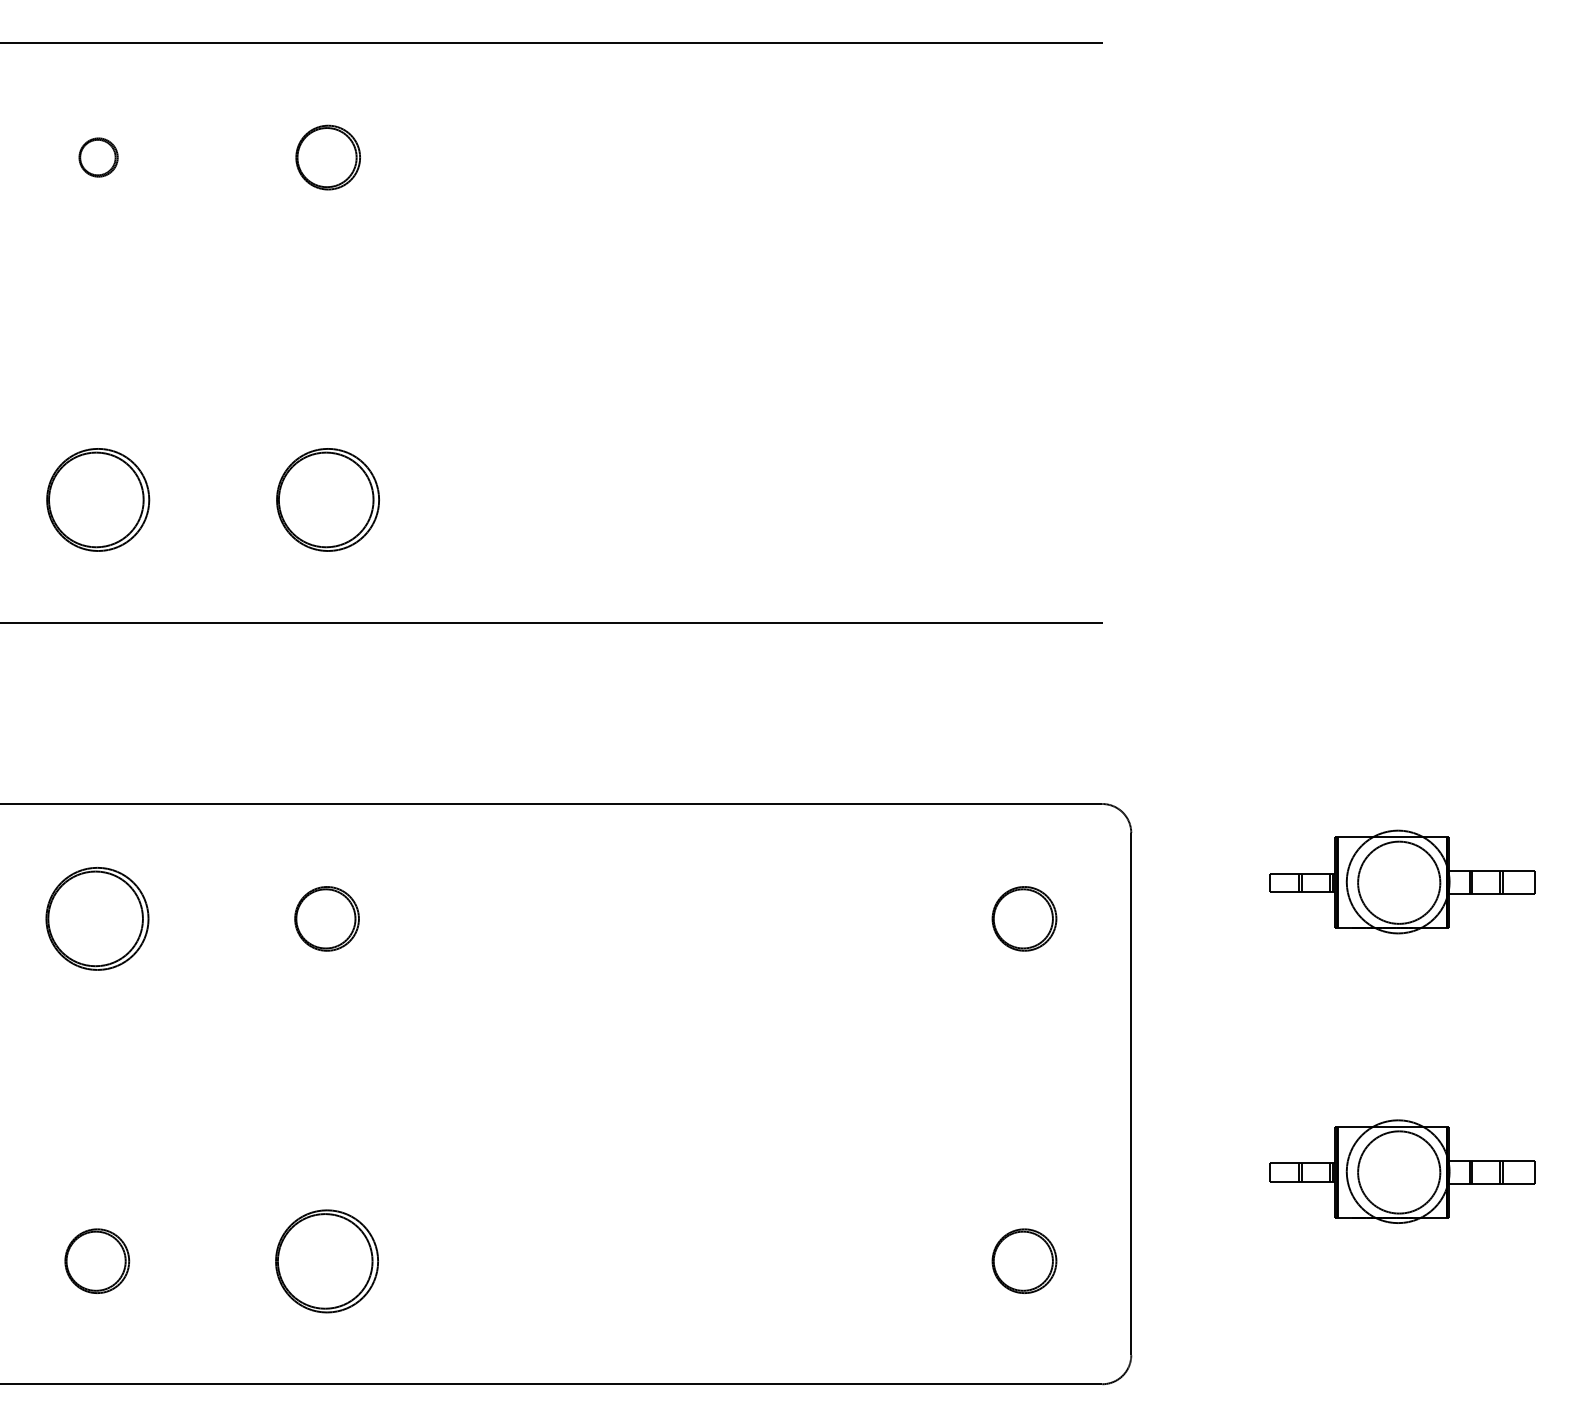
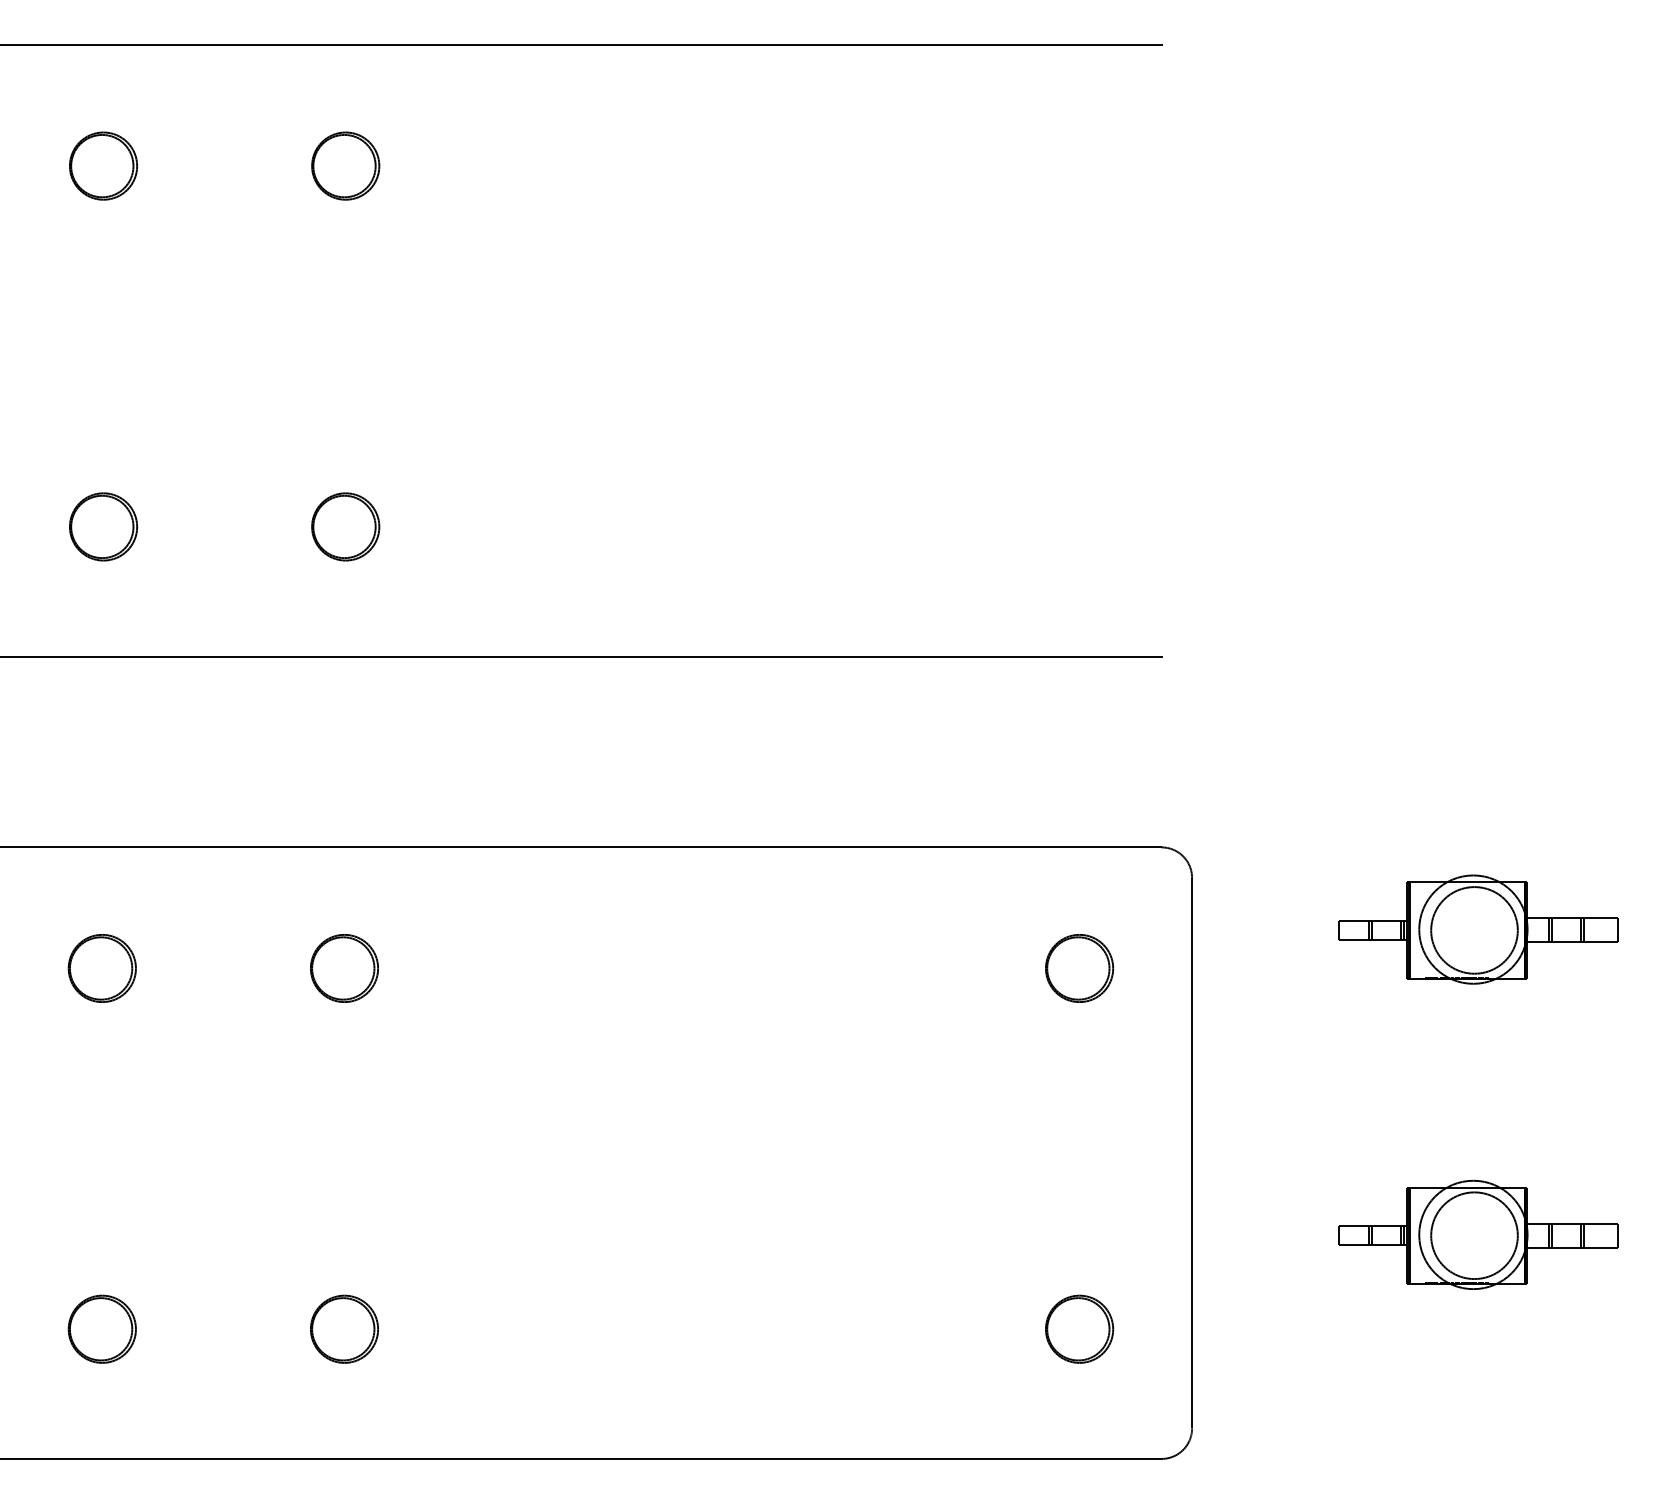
part: (98, 157) -> (103, 165), size x1.67
part: (98, 499) -> (103, 526), size x0.62
part: (328, 499) -> (345, 526), size x0.62
part: (96, 918) -> (101, 968), size x0.62
part: (327, 1260) -> (344, 1328), size x0.62

